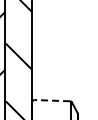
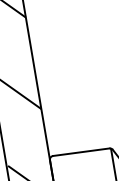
line: (52, 100) -> (81, 151), dashed -> solid

